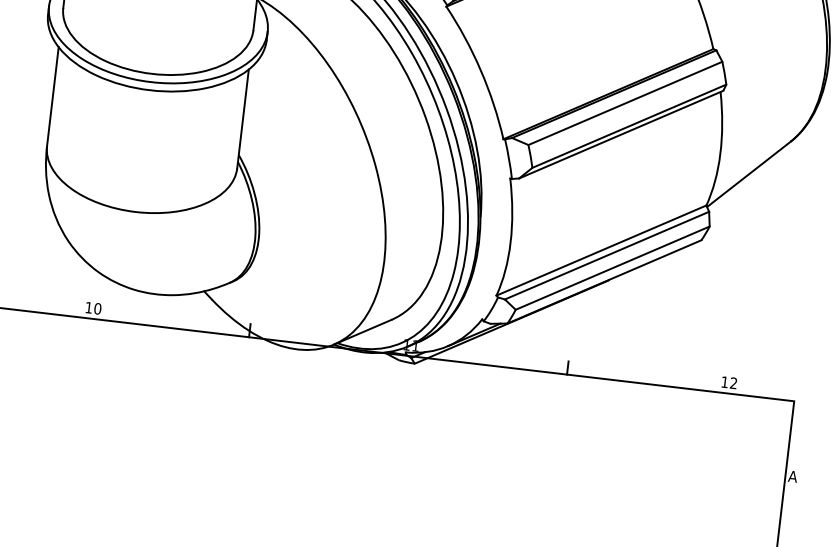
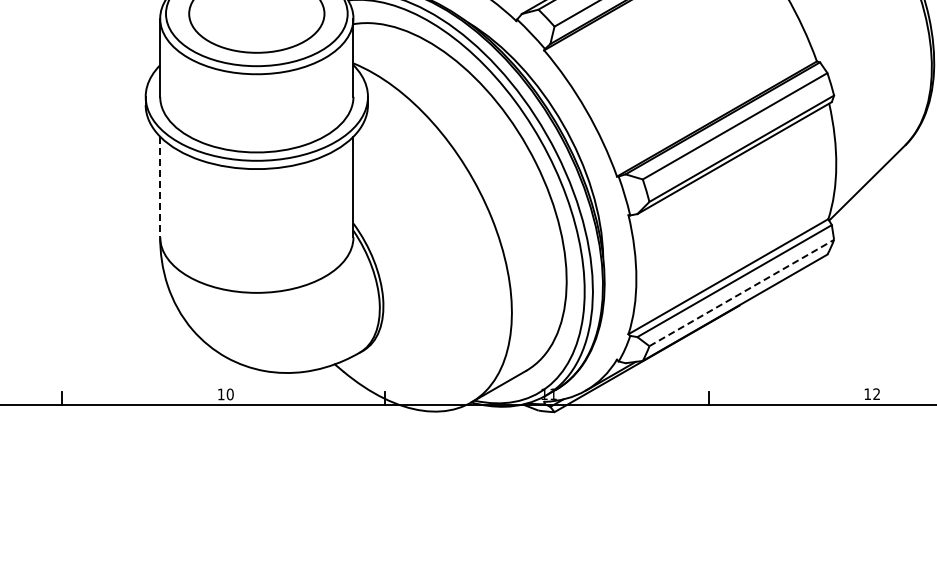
line: (53, 97) -> (160, 187), solid -> dashed
line: (612, 268) -> (741, 293), solid -> dashed

